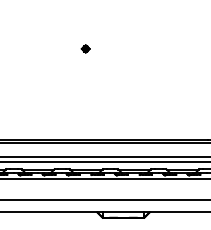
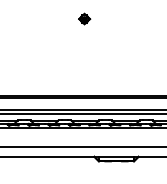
part: (85, 48) -> (84, 18), size x1.67

